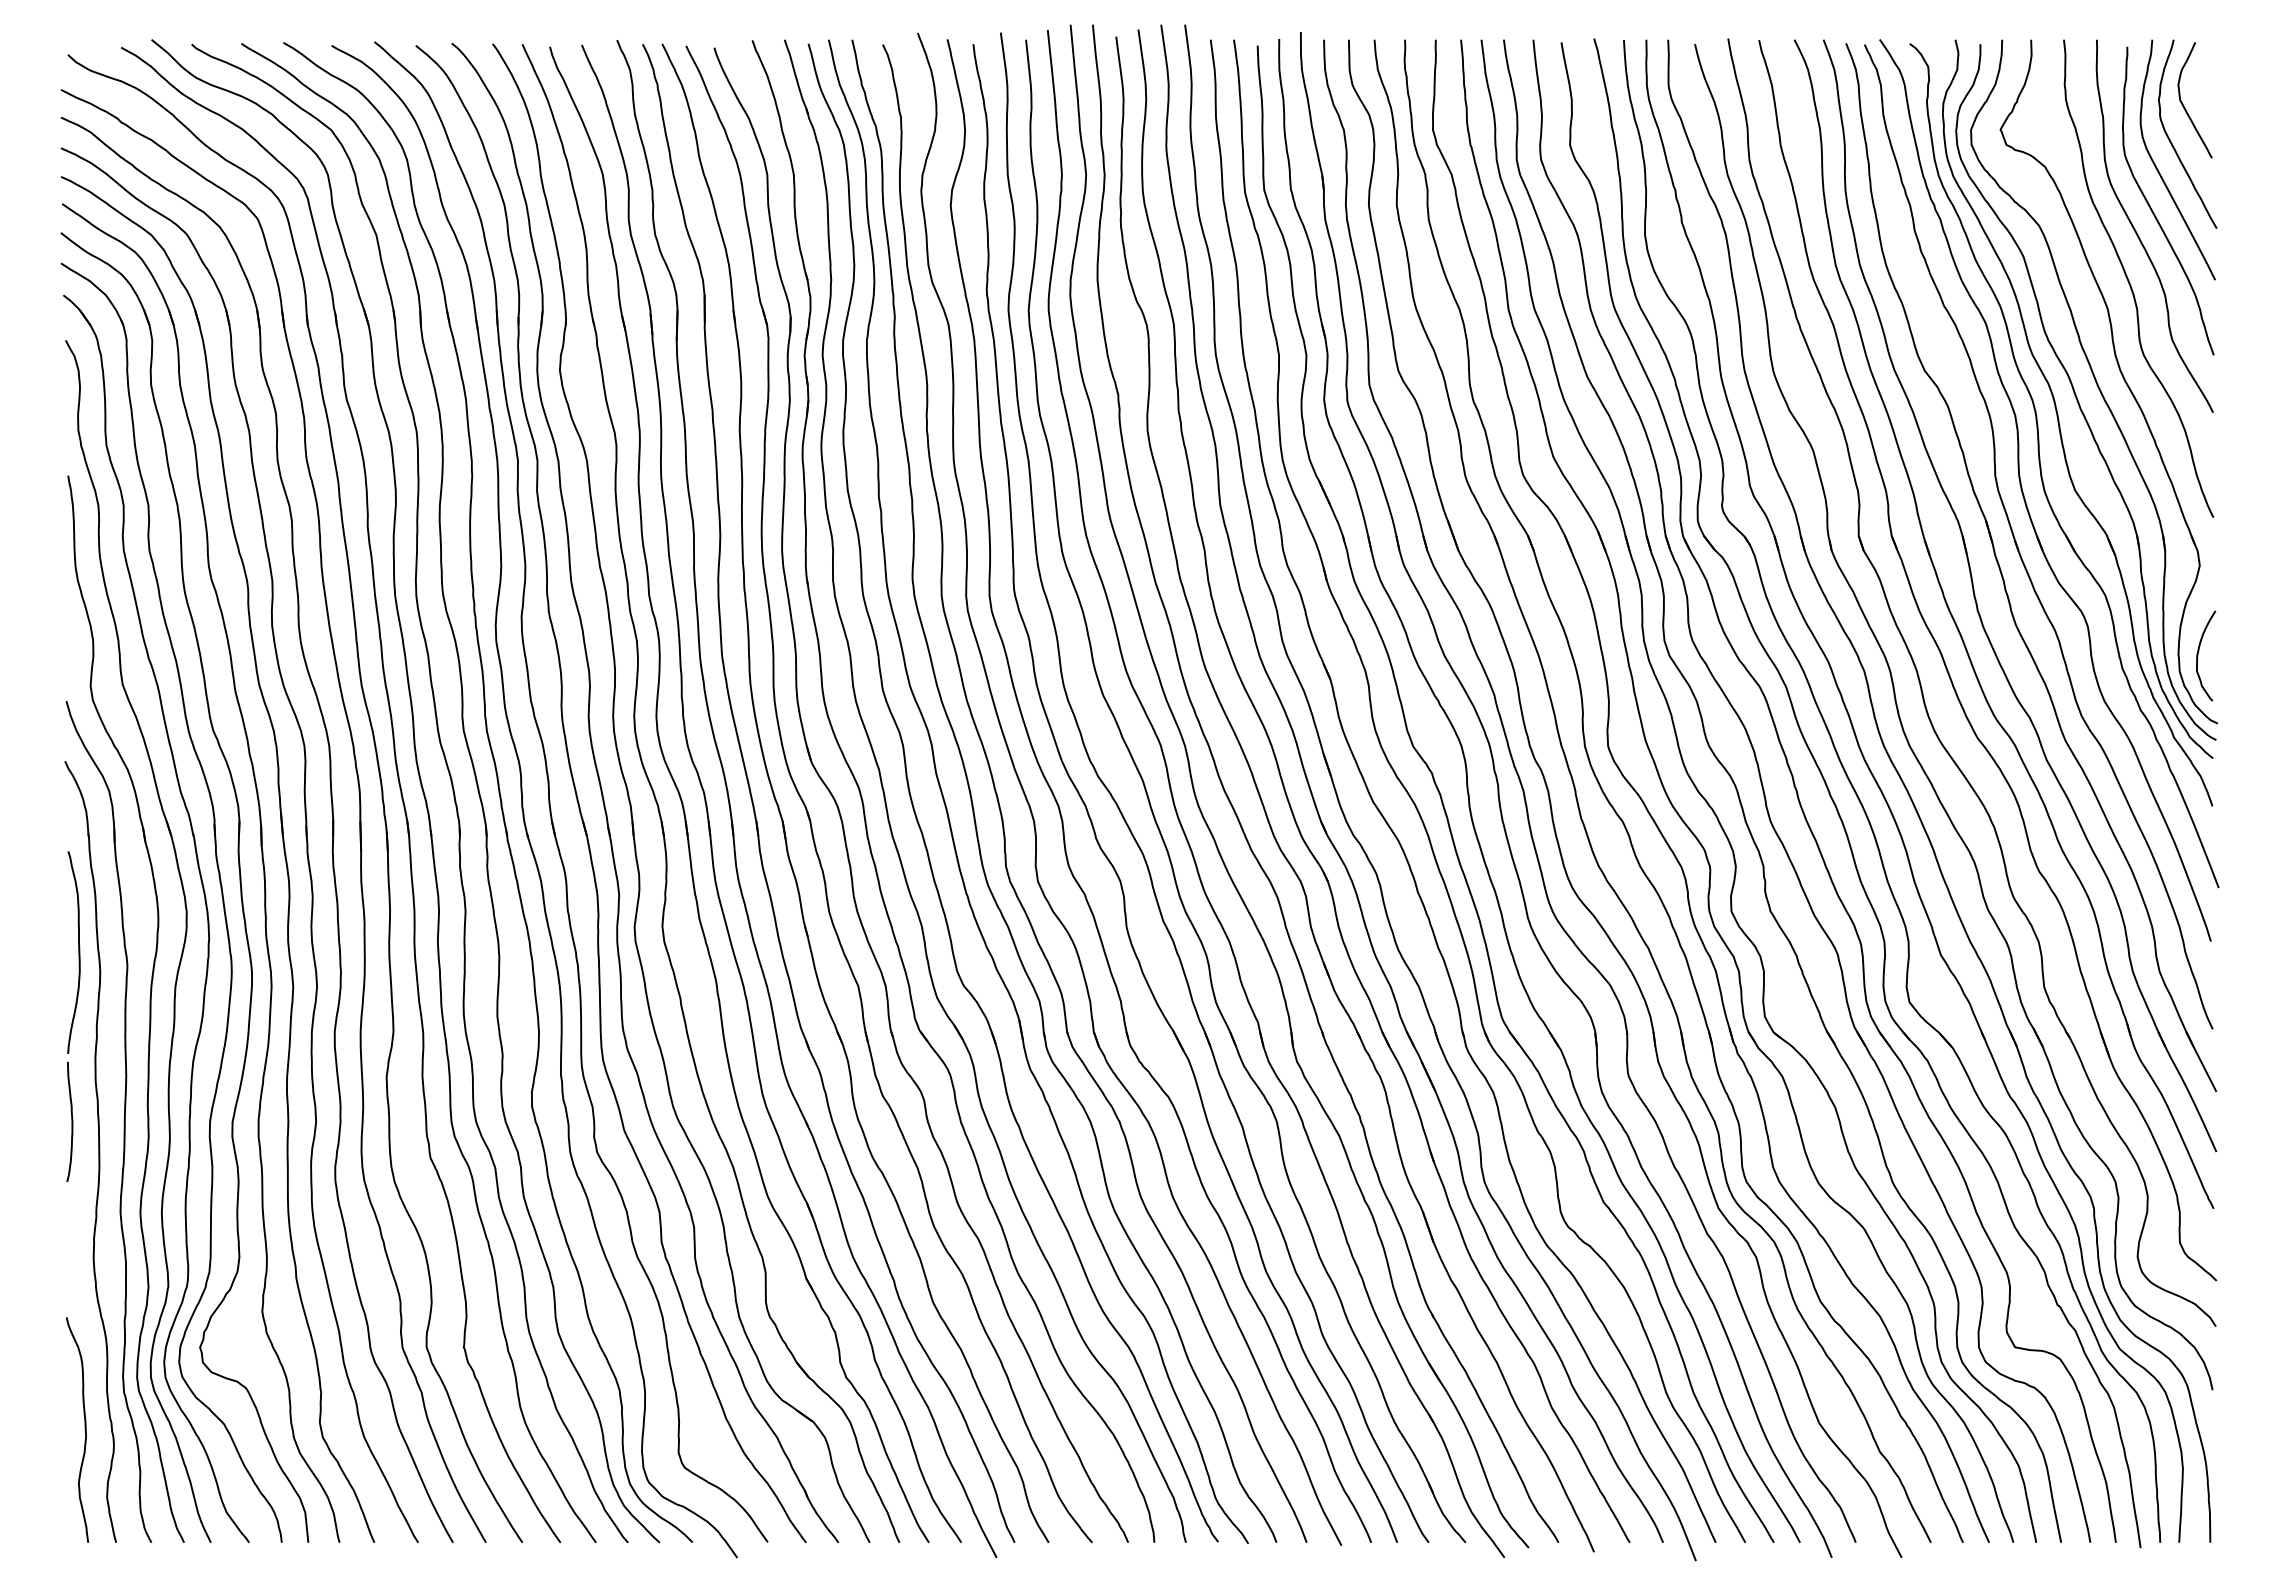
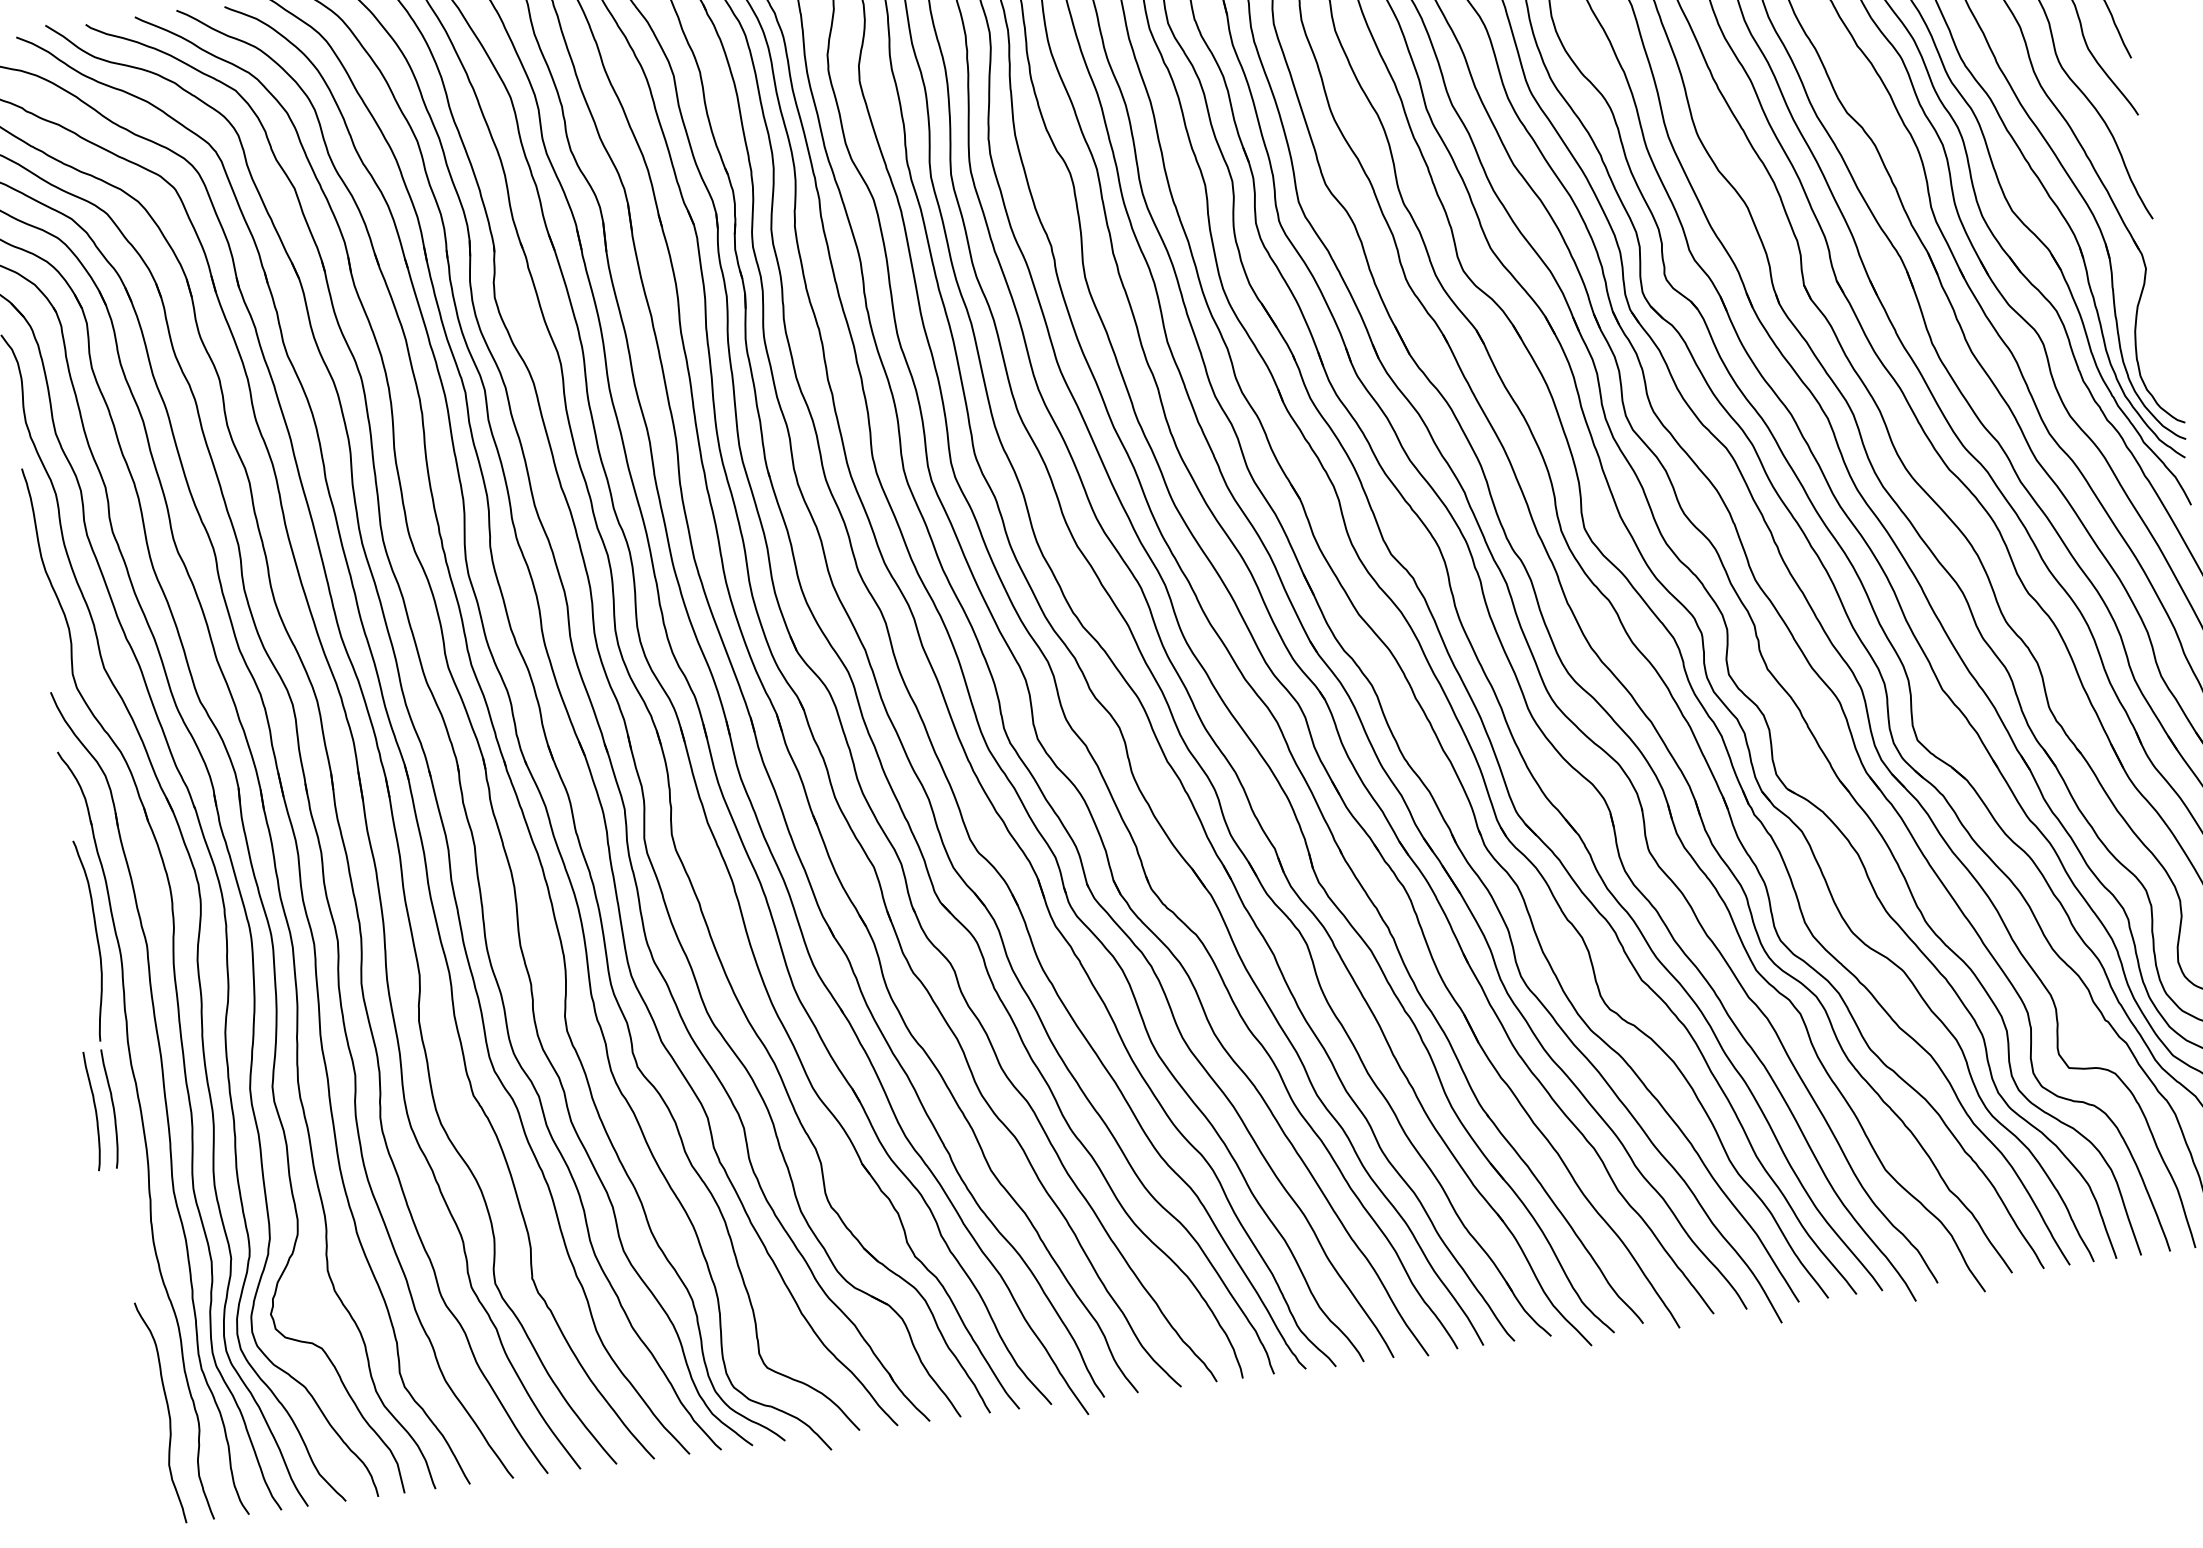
curve: (2198, 655) -> (2156, 357), removed
curve: (53, 1121) -> (95, 1110), added

